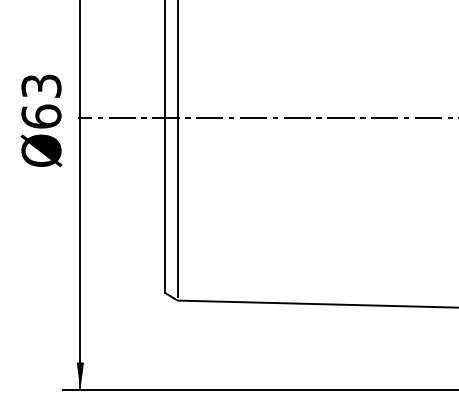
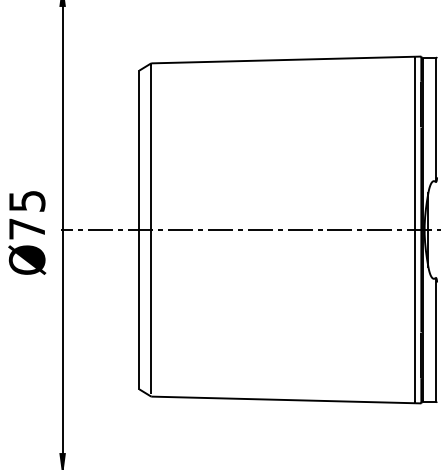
text: (40, 100) -> (26, 214), Ø63 -> Ø75

